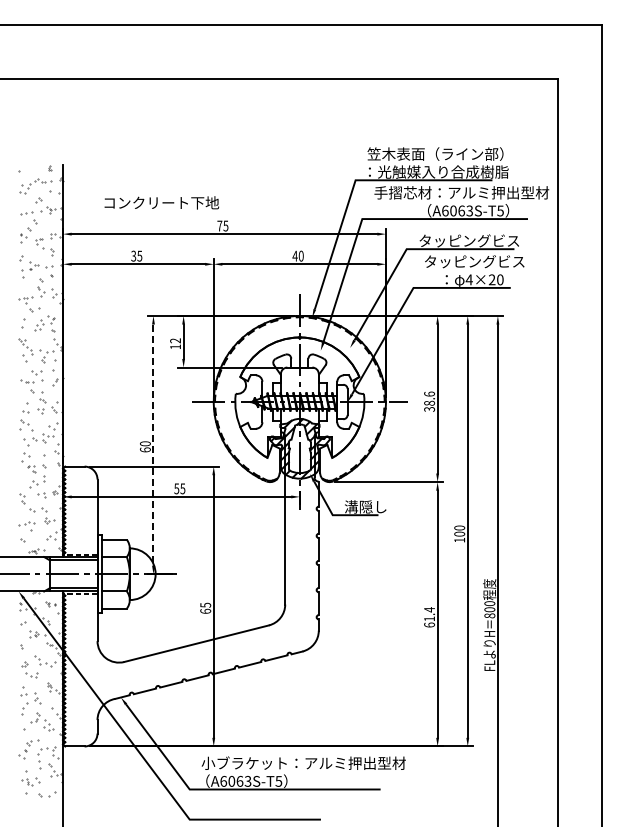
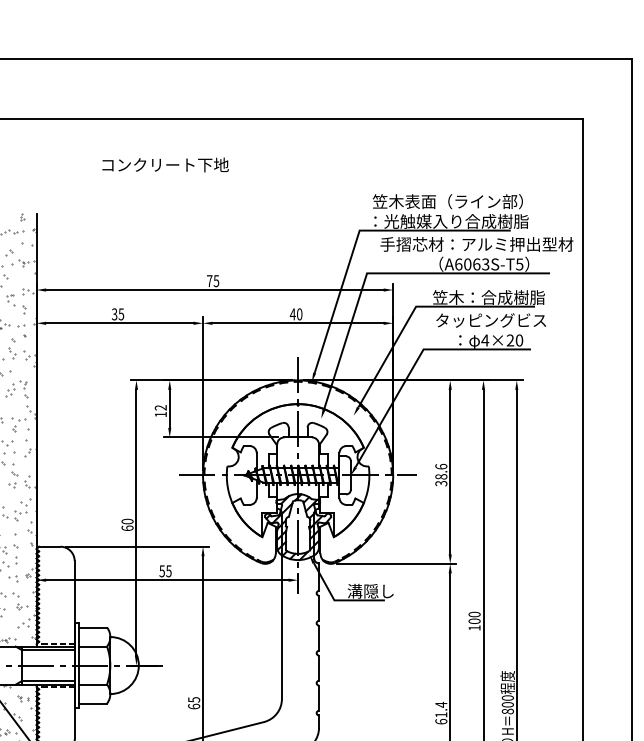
text: (161, 202) -> (165, 164), moved
text: (471, 240) -> (487, 297), タッピングビス -> 笠木：合成樹脂
line: (153, 445) -> (136, 523), dashed -> solid

